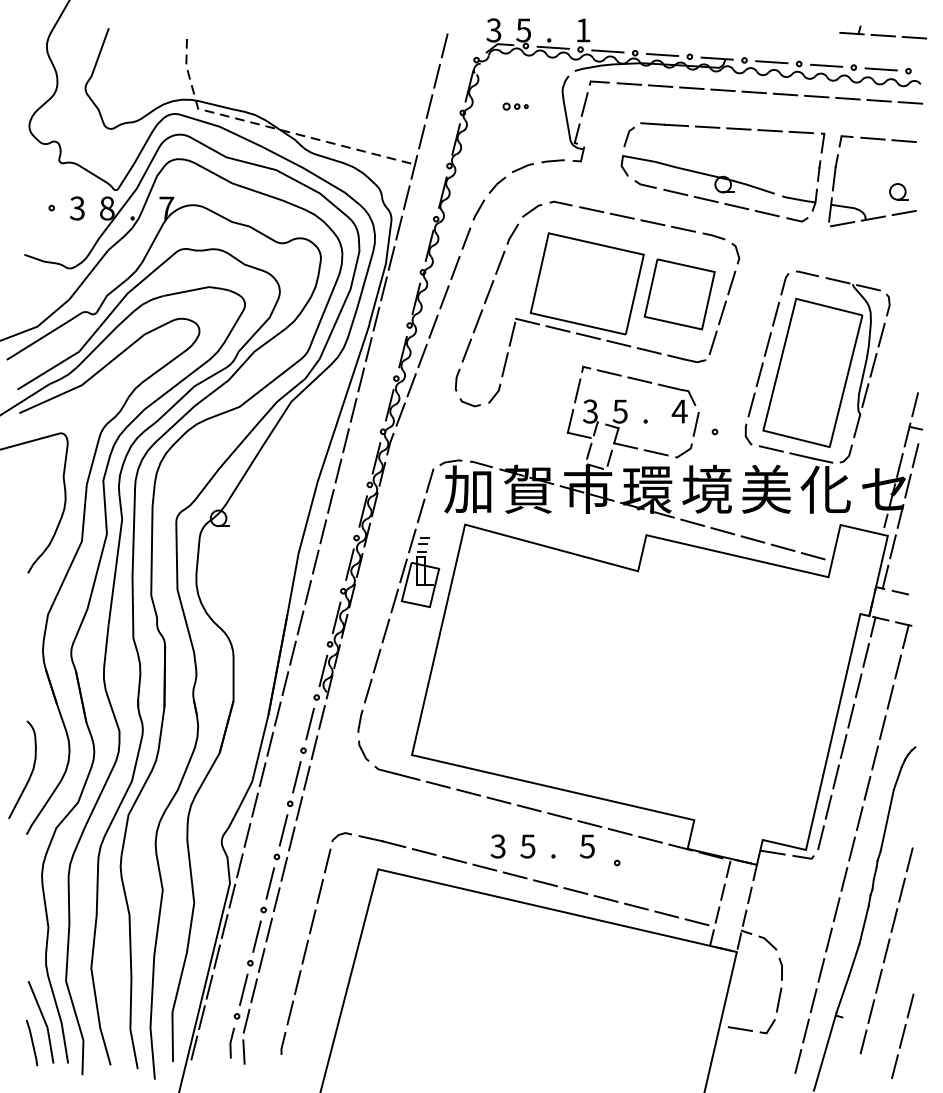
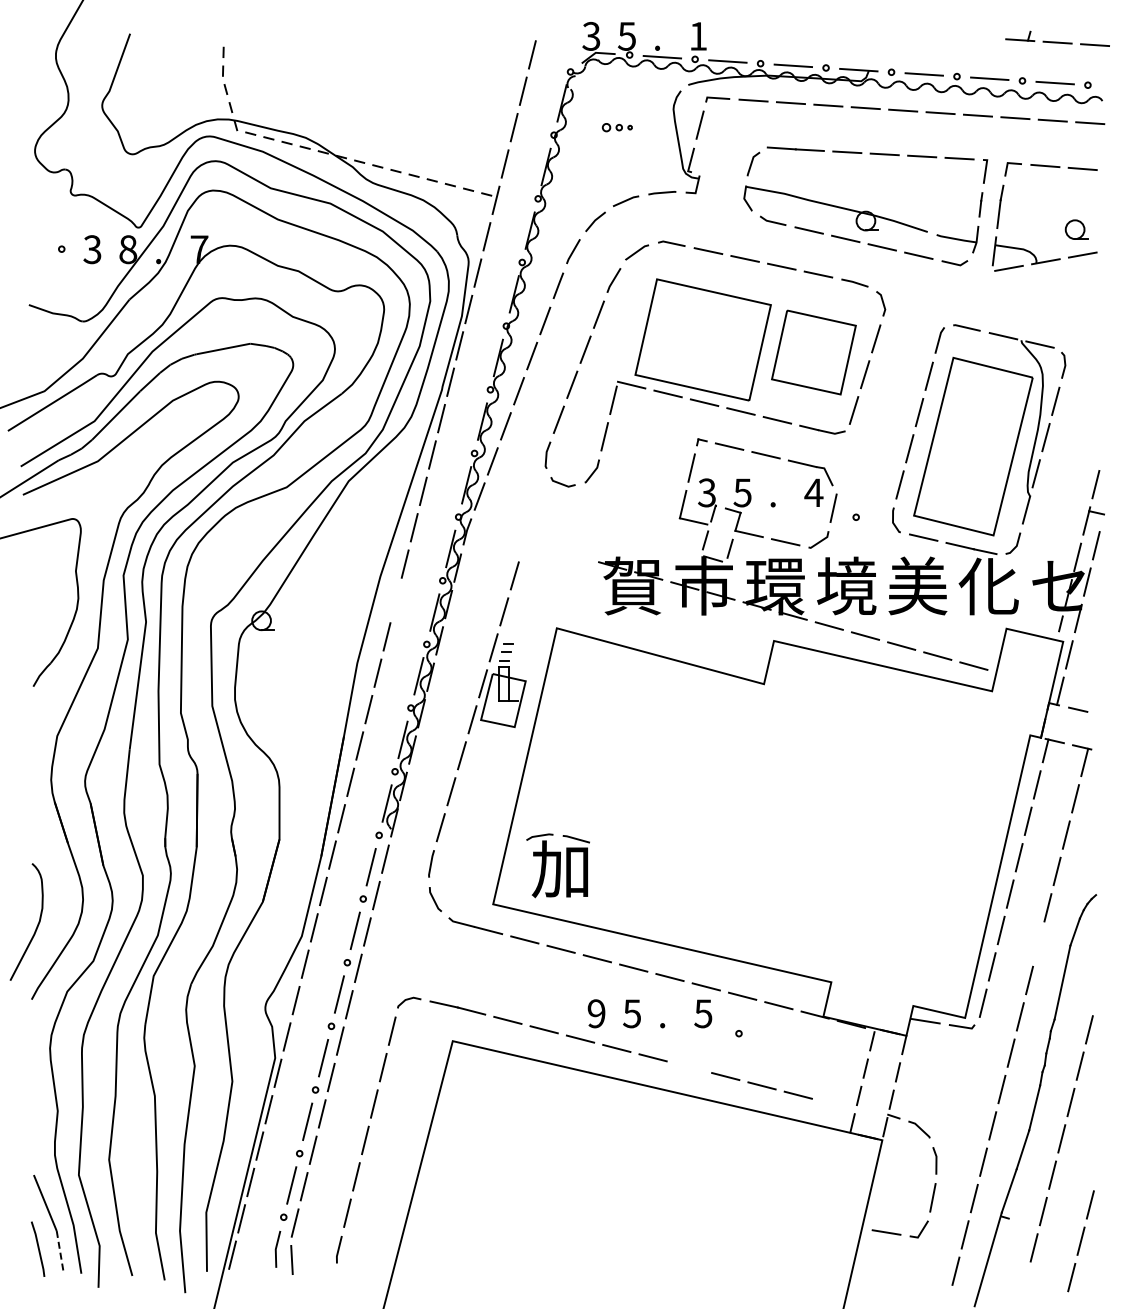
part: (465, 486) -> (557, 865), moved
line: (330, 501) -> (395, 600), removed
line: (867, 787) -> (1038, 943), removed
text: (498, 846) -> (596, 1013), 3 -> 9
line: (575, 890) -> (689, 1066), removed
line: (696, 922) -> (834, 1104), removed
line: (50, 1045) -> (60, 1252), solid -> dashed

